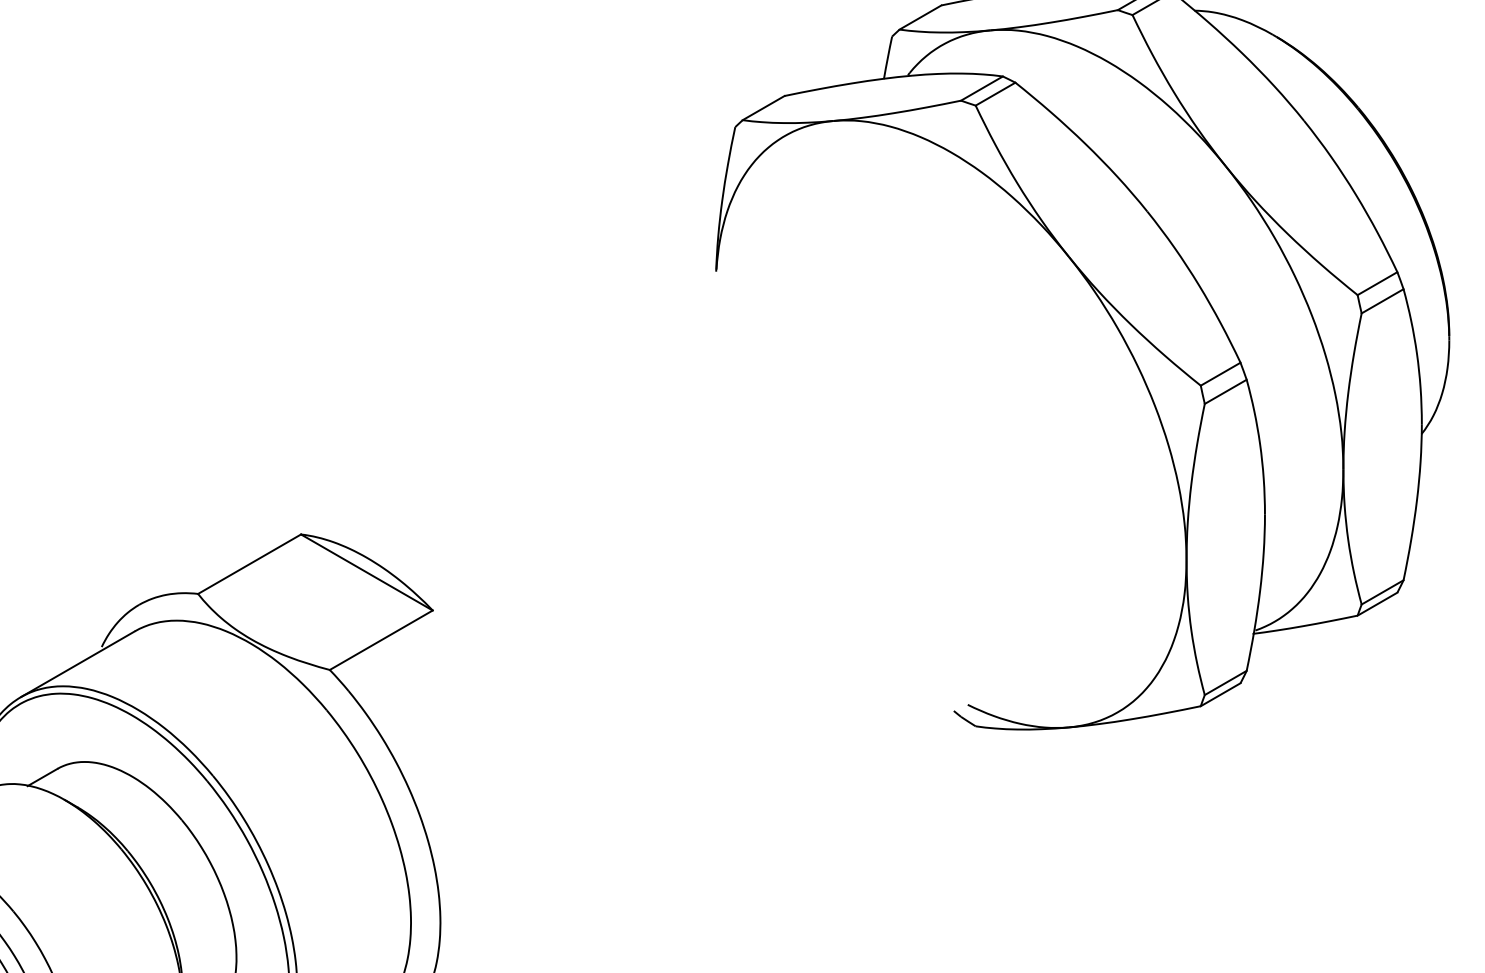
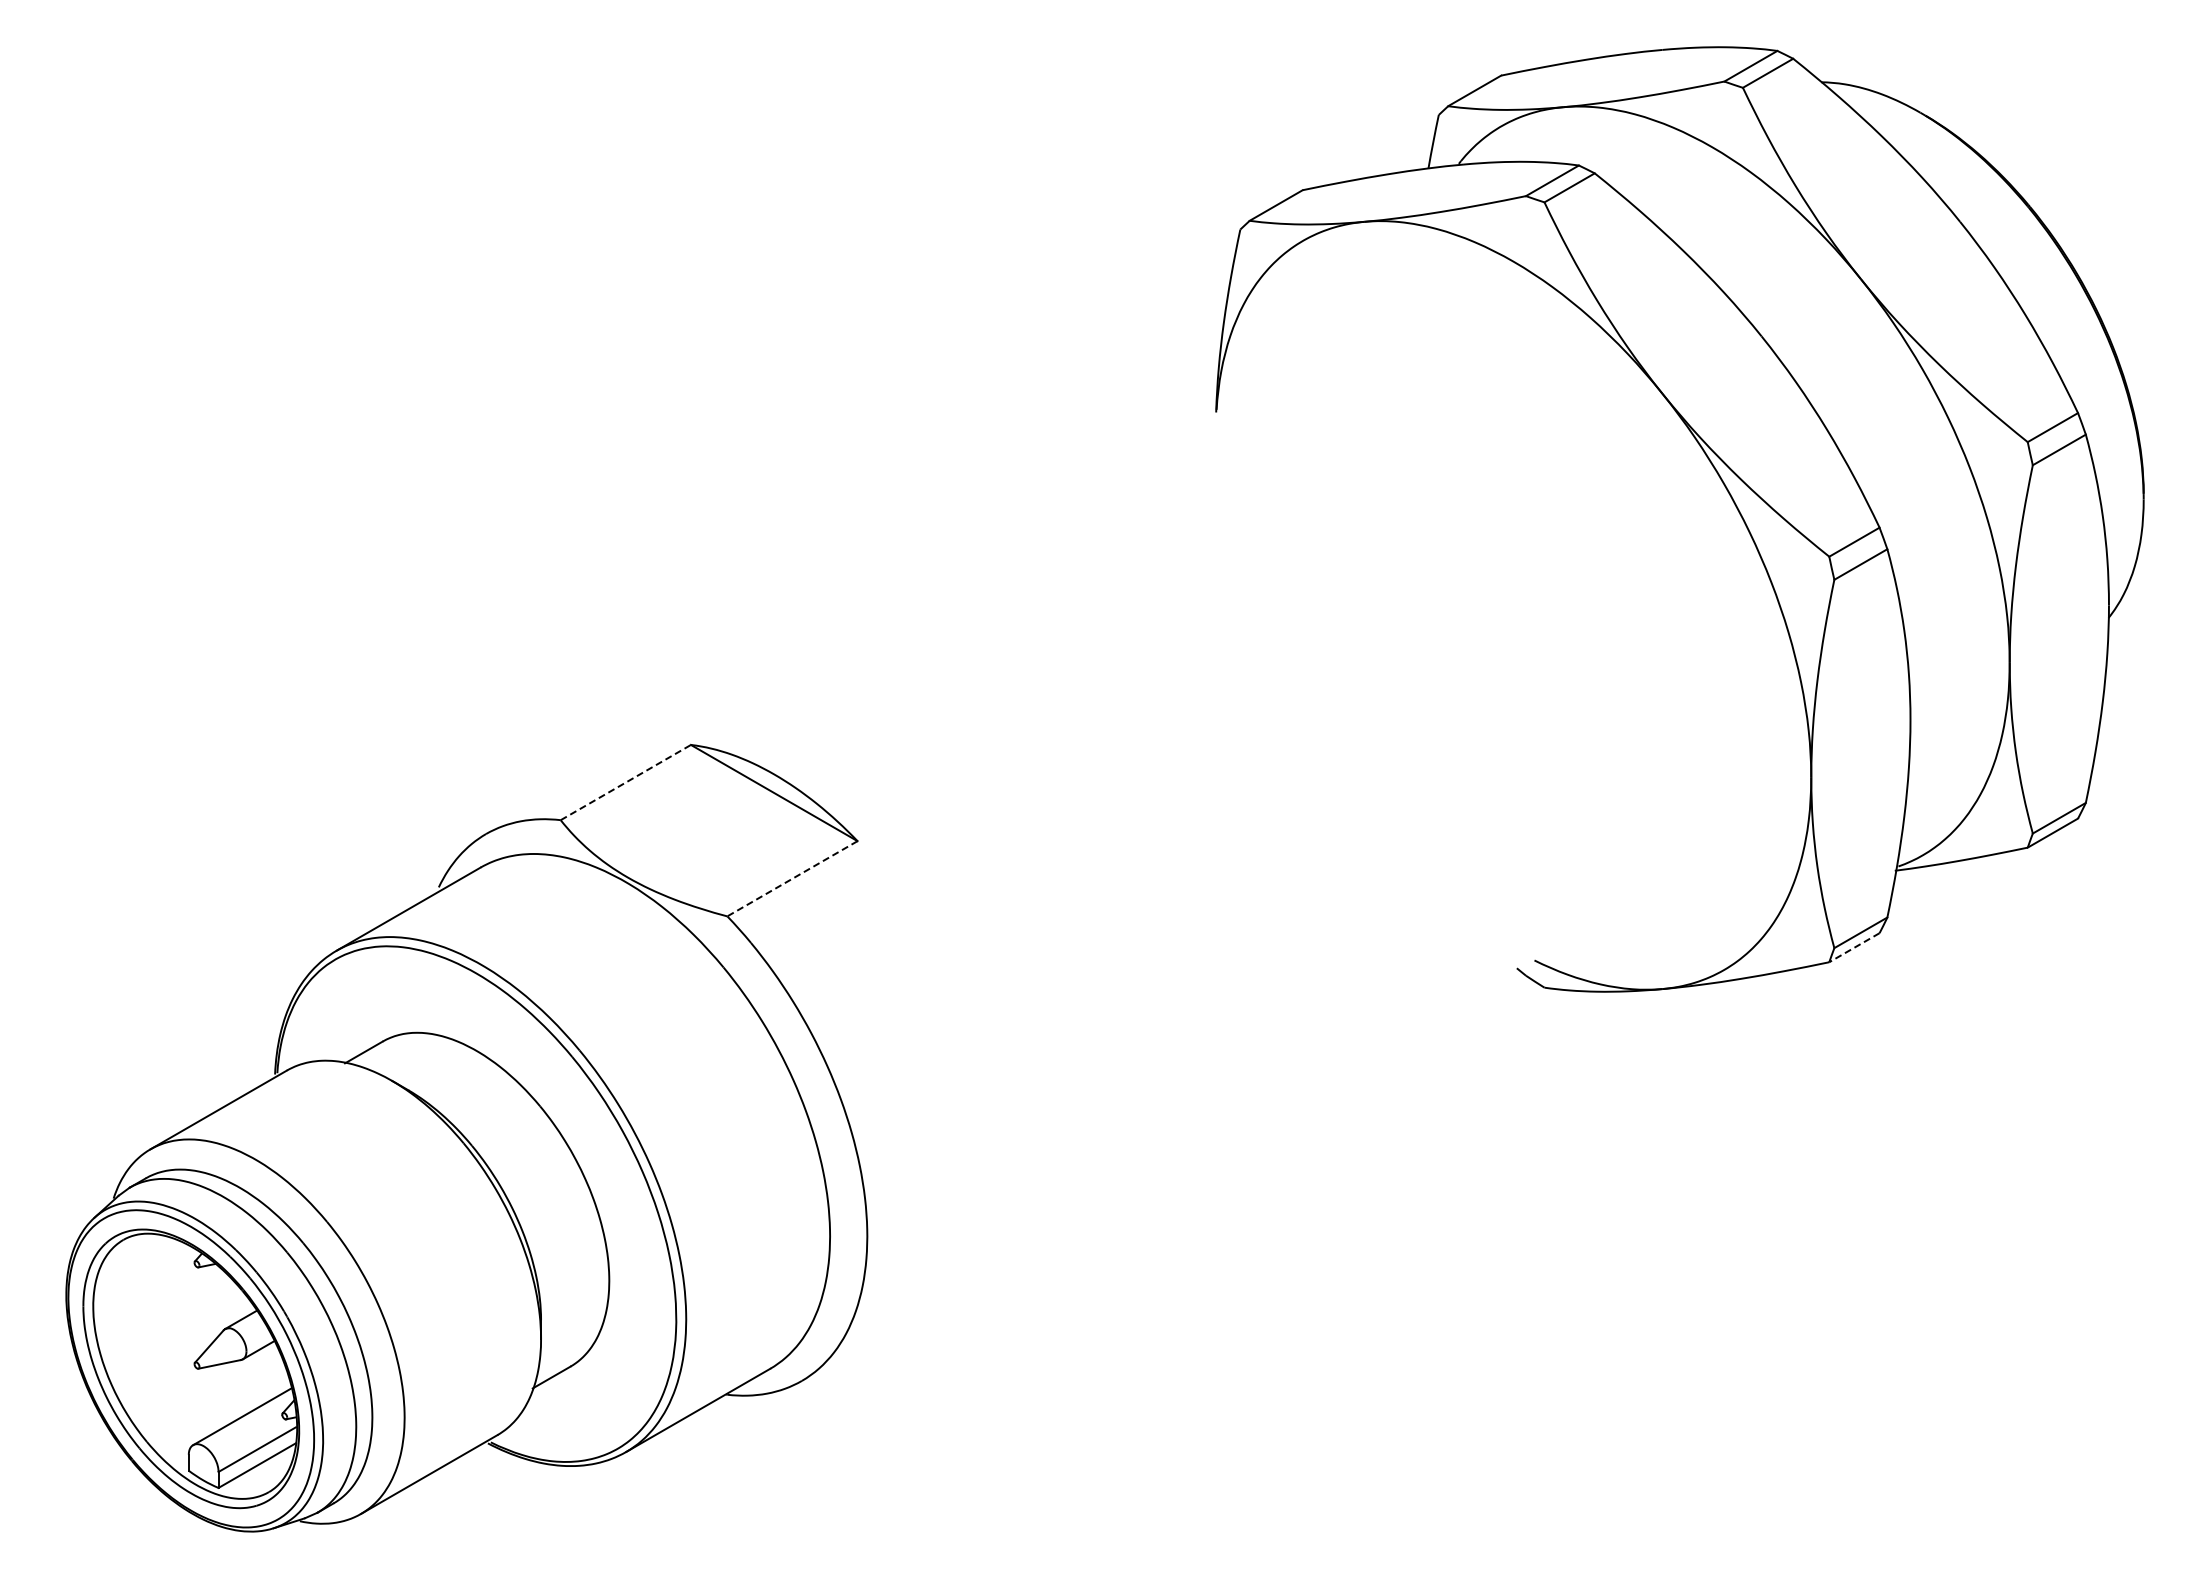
line: (250, 564) -> (626, 782), solid -> dashed
line: (381, 640) -> (792, 879), solid -> dashed
line: (1220, 694) -> (1854, 947), solid -> dashed

